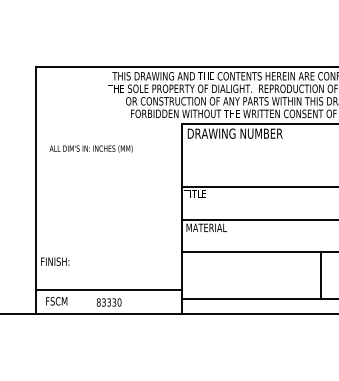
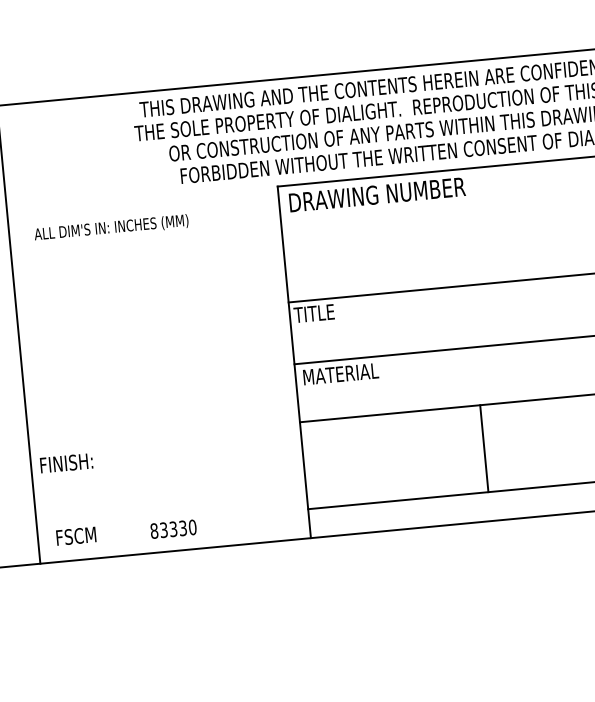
text: (90, 148) -> (110, 227), moved
line: (320, 274) -> (483, 447), moved
line: (109, 290) -> (172, 507), removed

